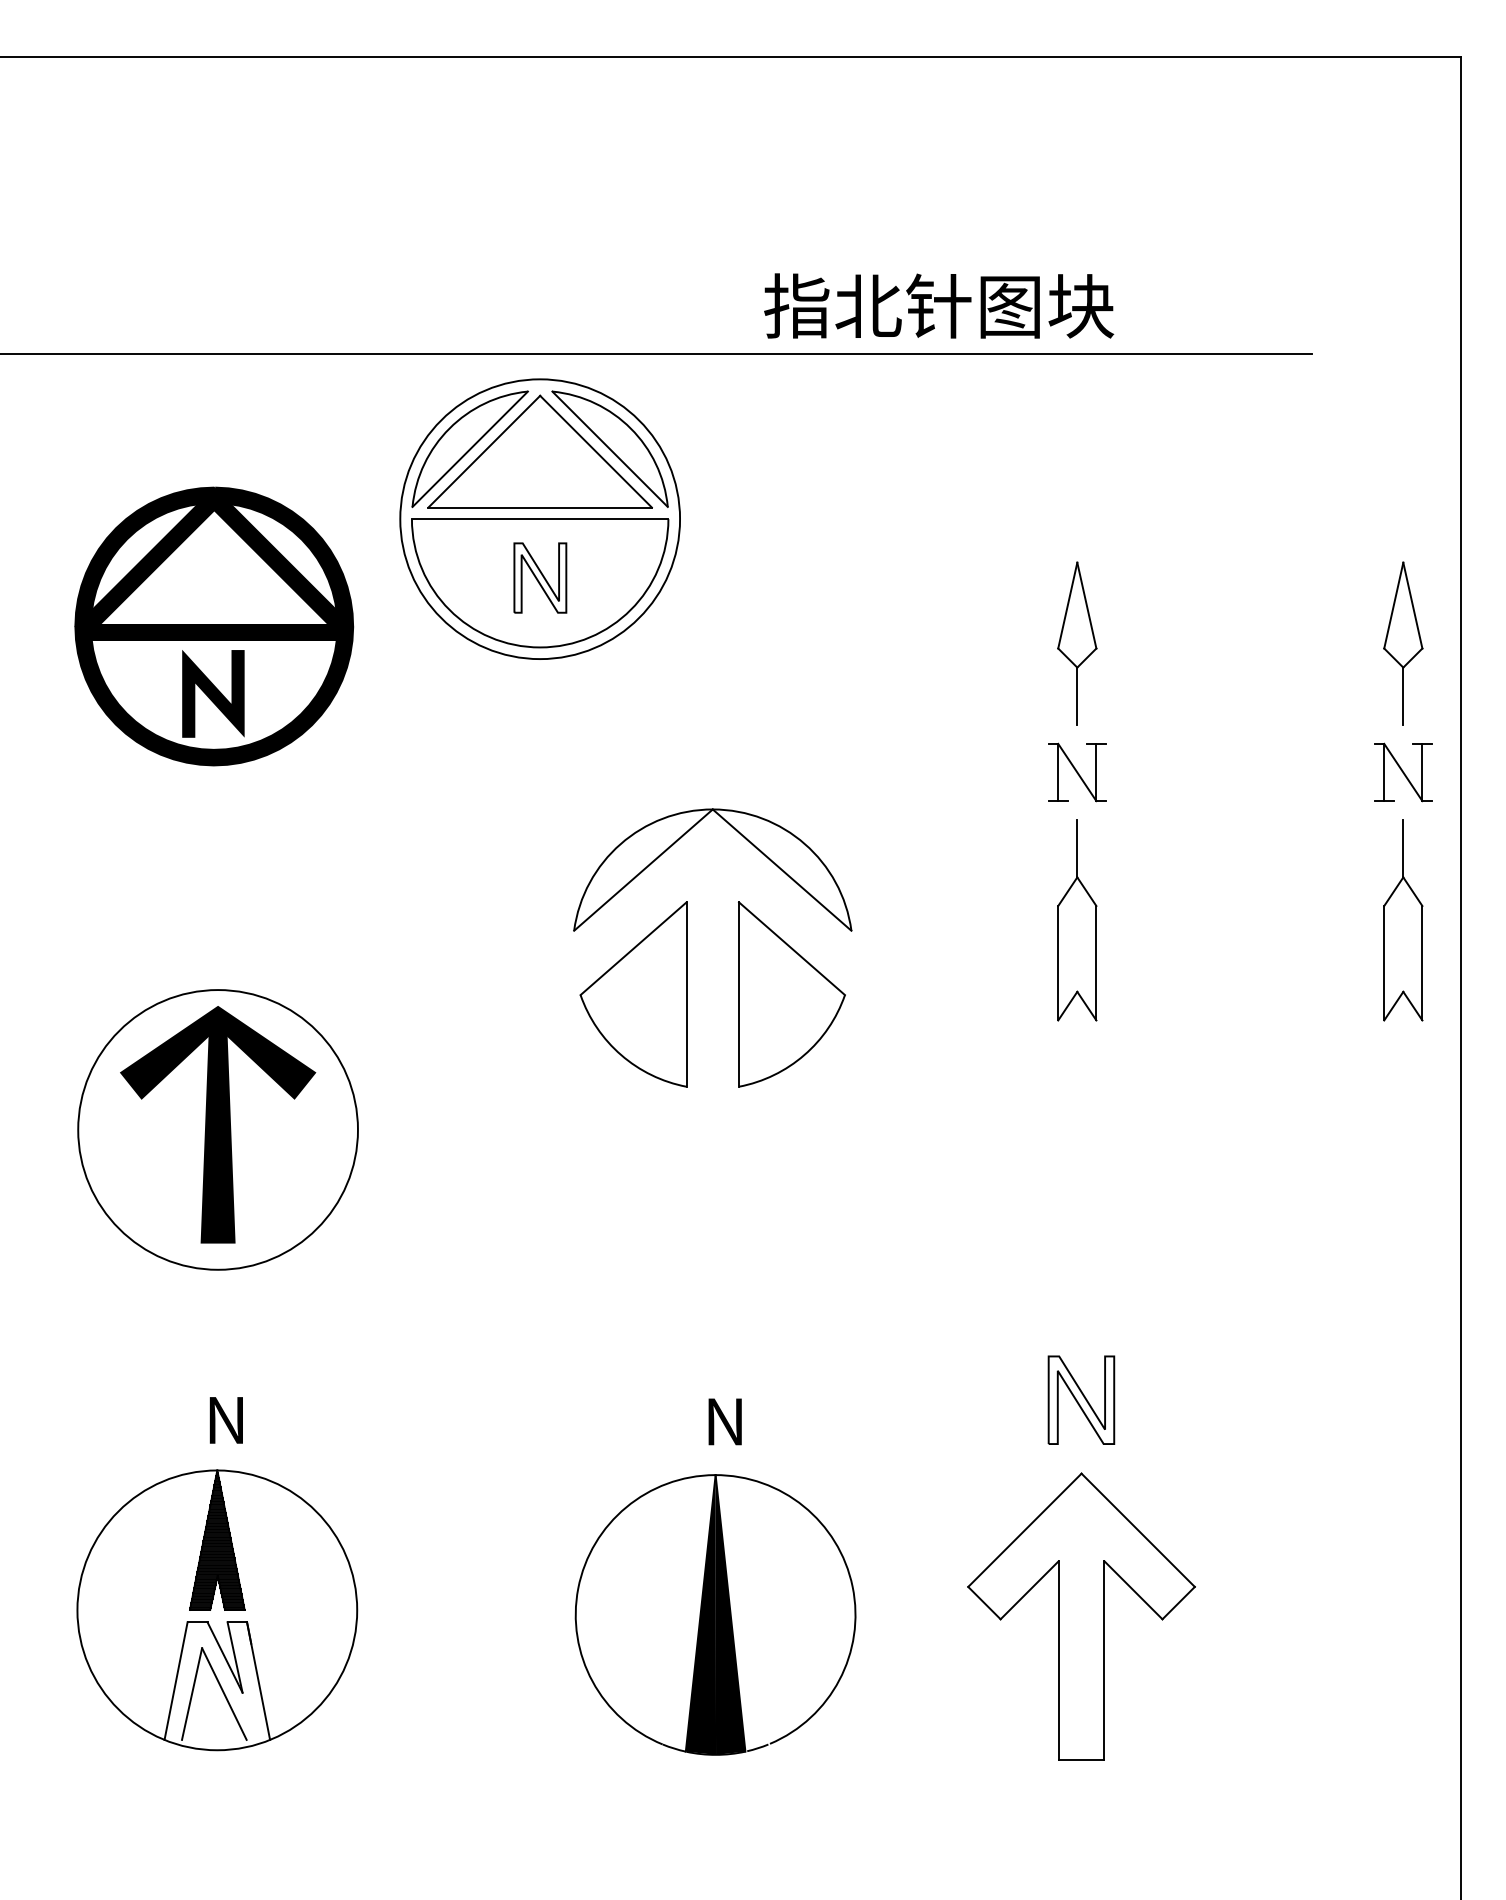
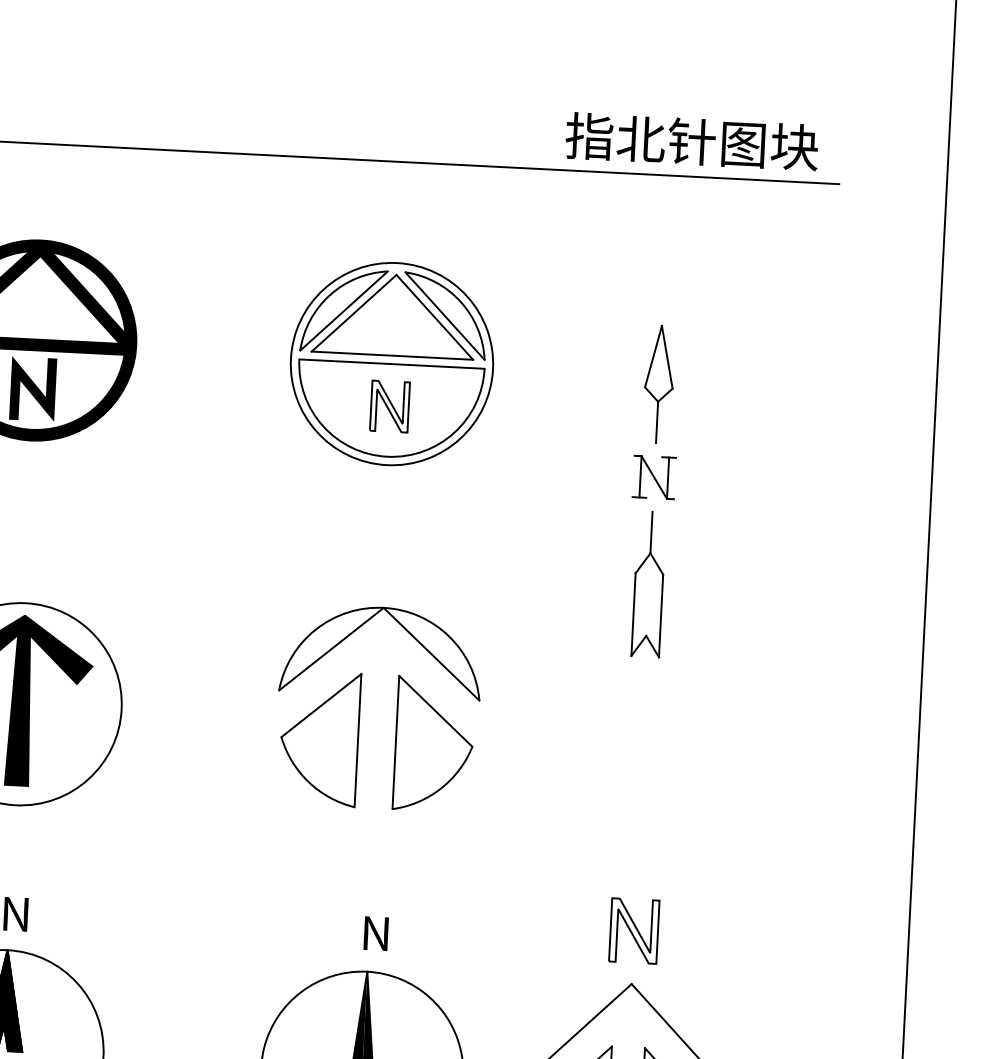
text: (939, 305) -> (692, 141), moved
part: (539, 518) -> (391, 363), moved
part: (1410, 785) -> (894, 499), removed
part: (687, 947) -> (360, 706), moved

